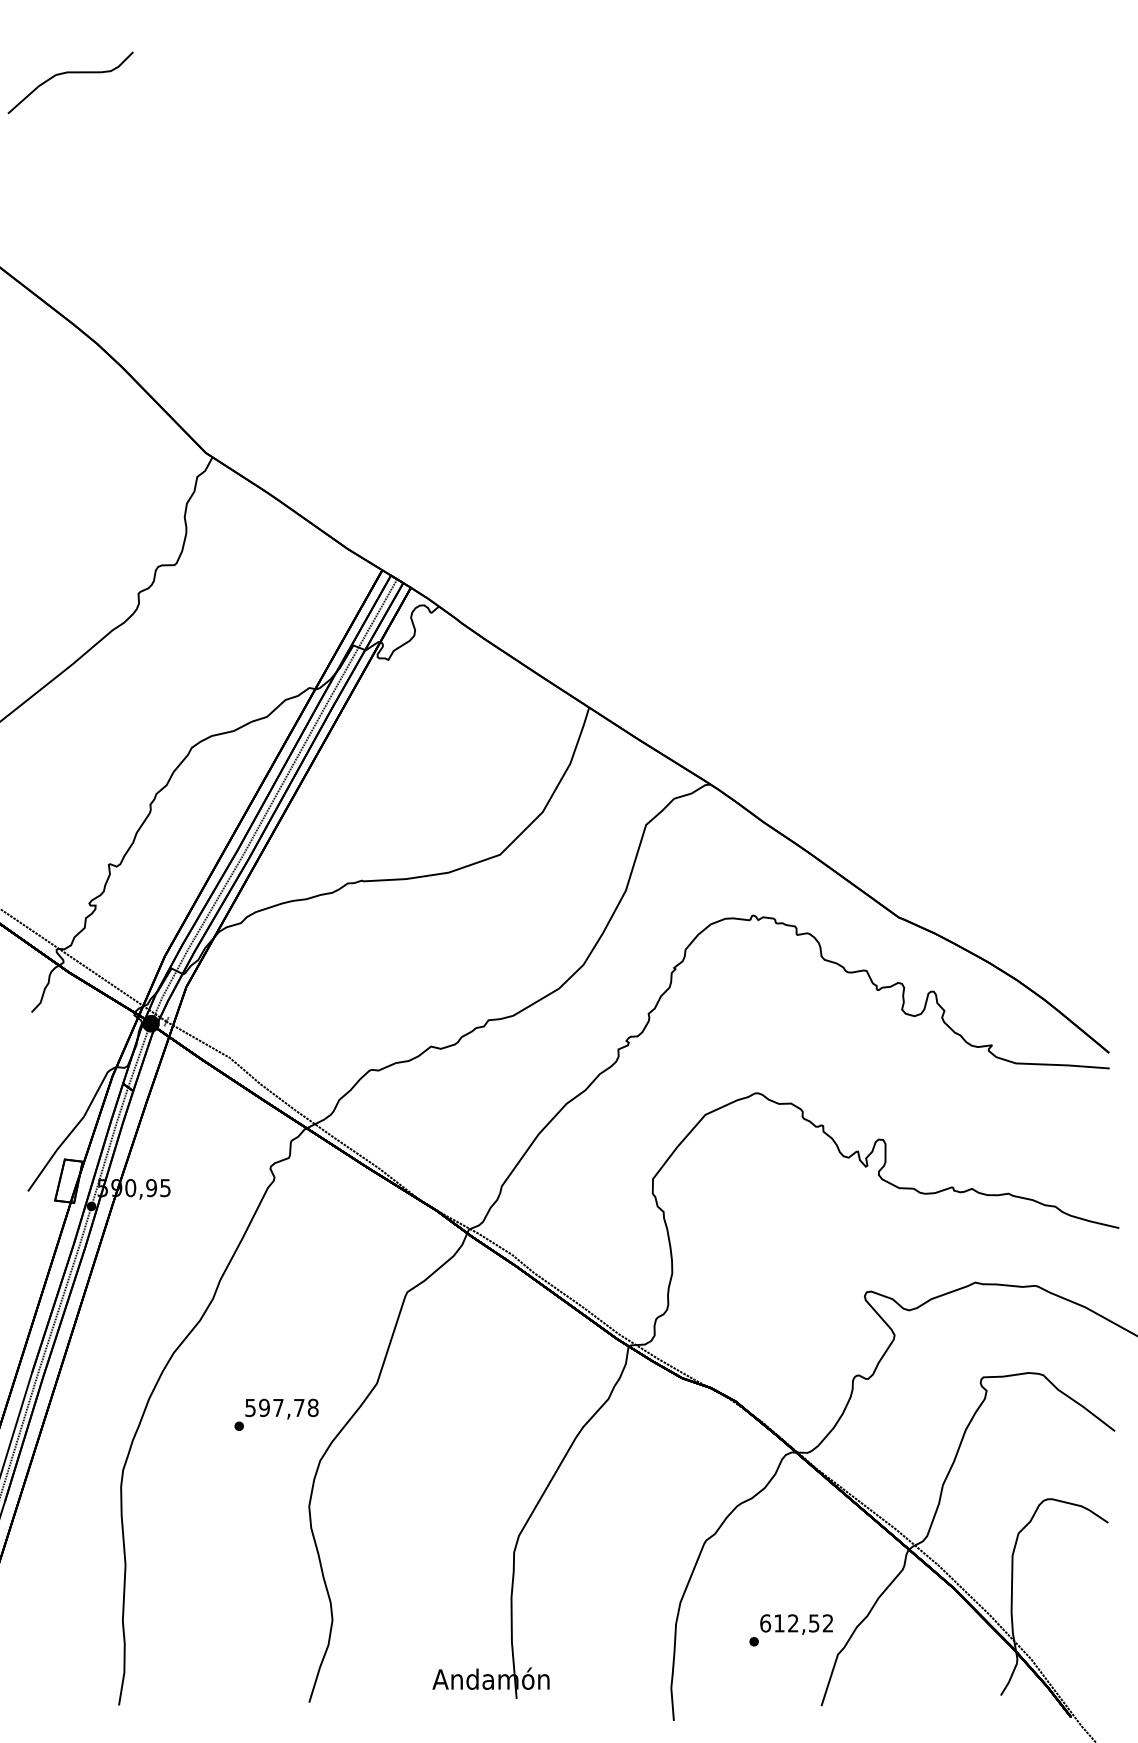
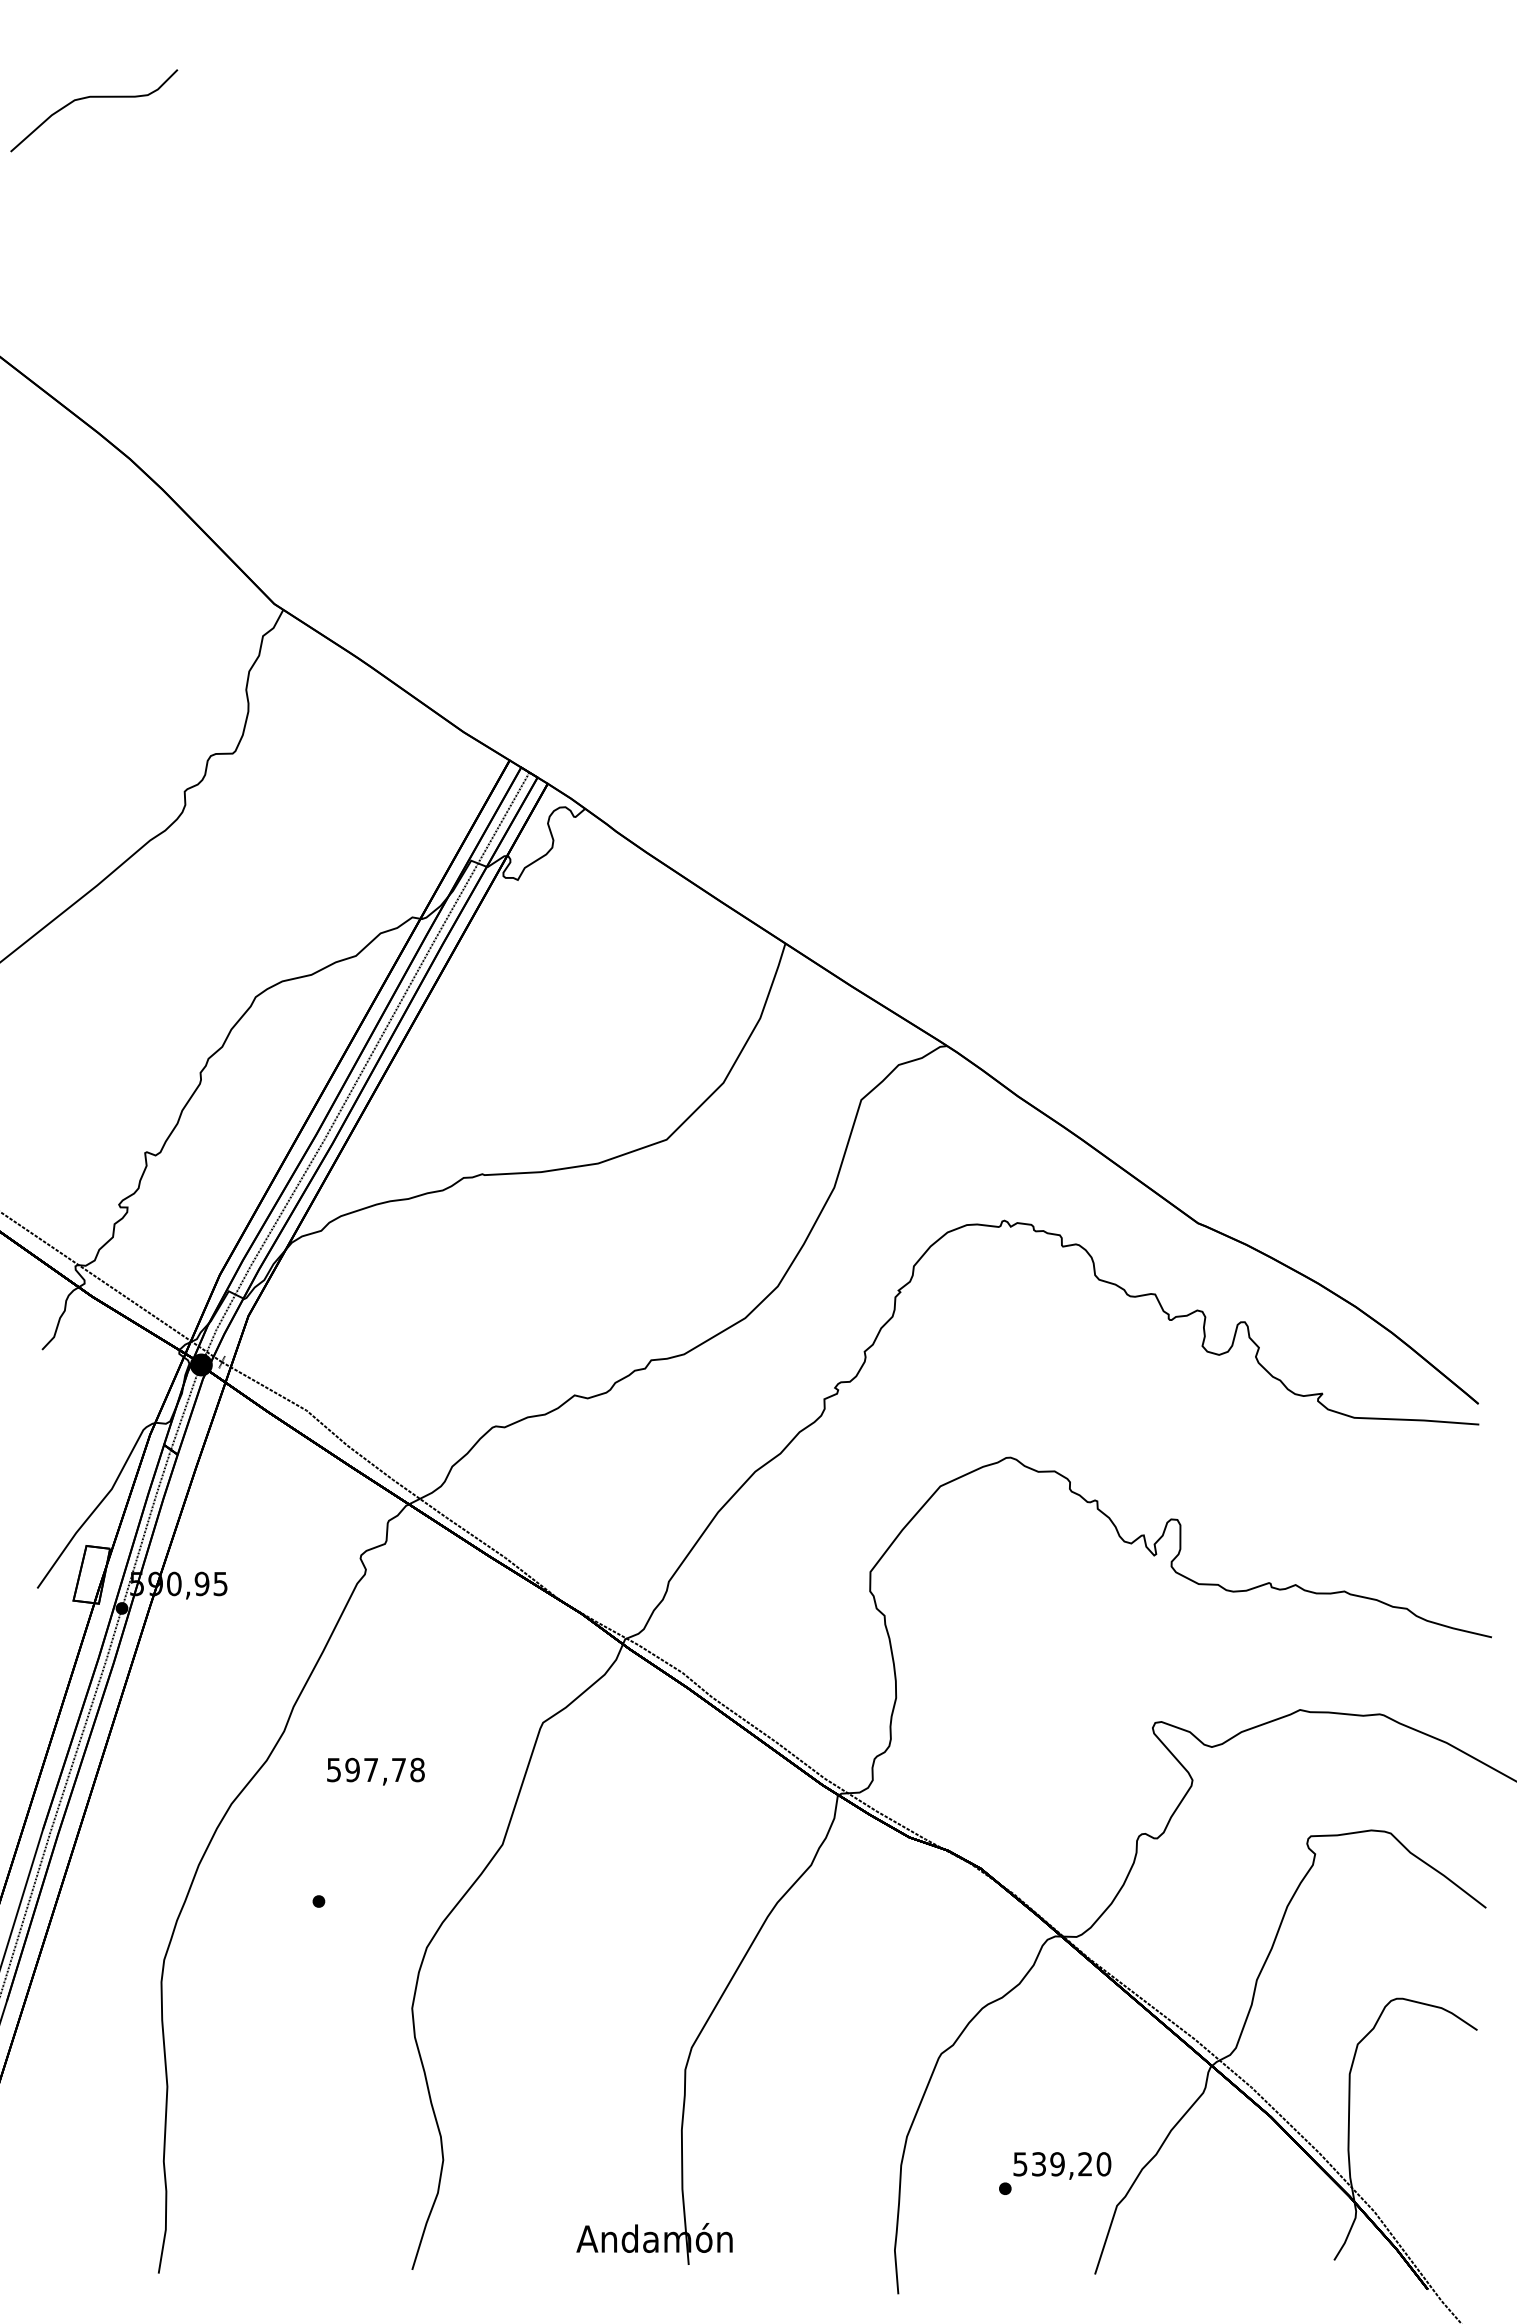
text: (281, 1409) -> (375, 1771), moved
text: (797, 1623) -> (1062, 2164), 612,52 -> 539,20

